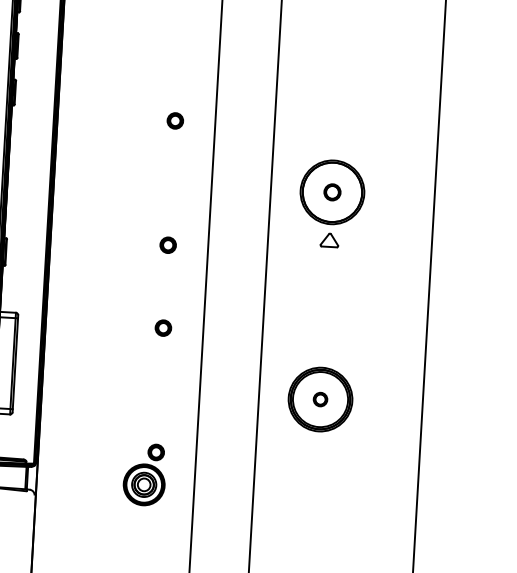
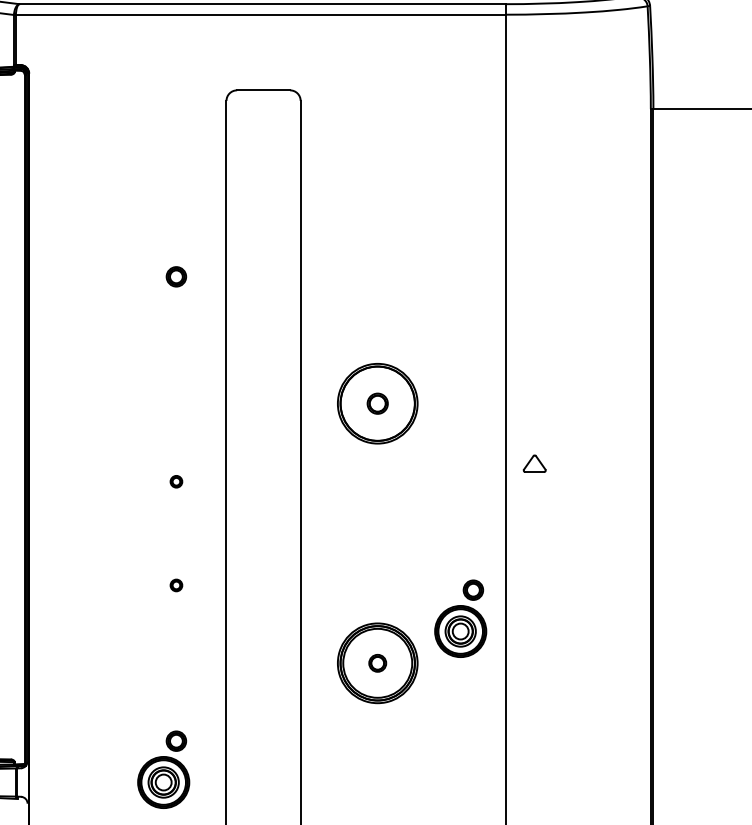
part: (175, 120) -> (176, 276), moved
part: (329, 240) -> (534, 463), moved
part: (168, 245) -> (176, 481), size x0.6
part: (163, 328) -> (176, 585), size x0.6
part: (388, 367) -> (460, 618), added

